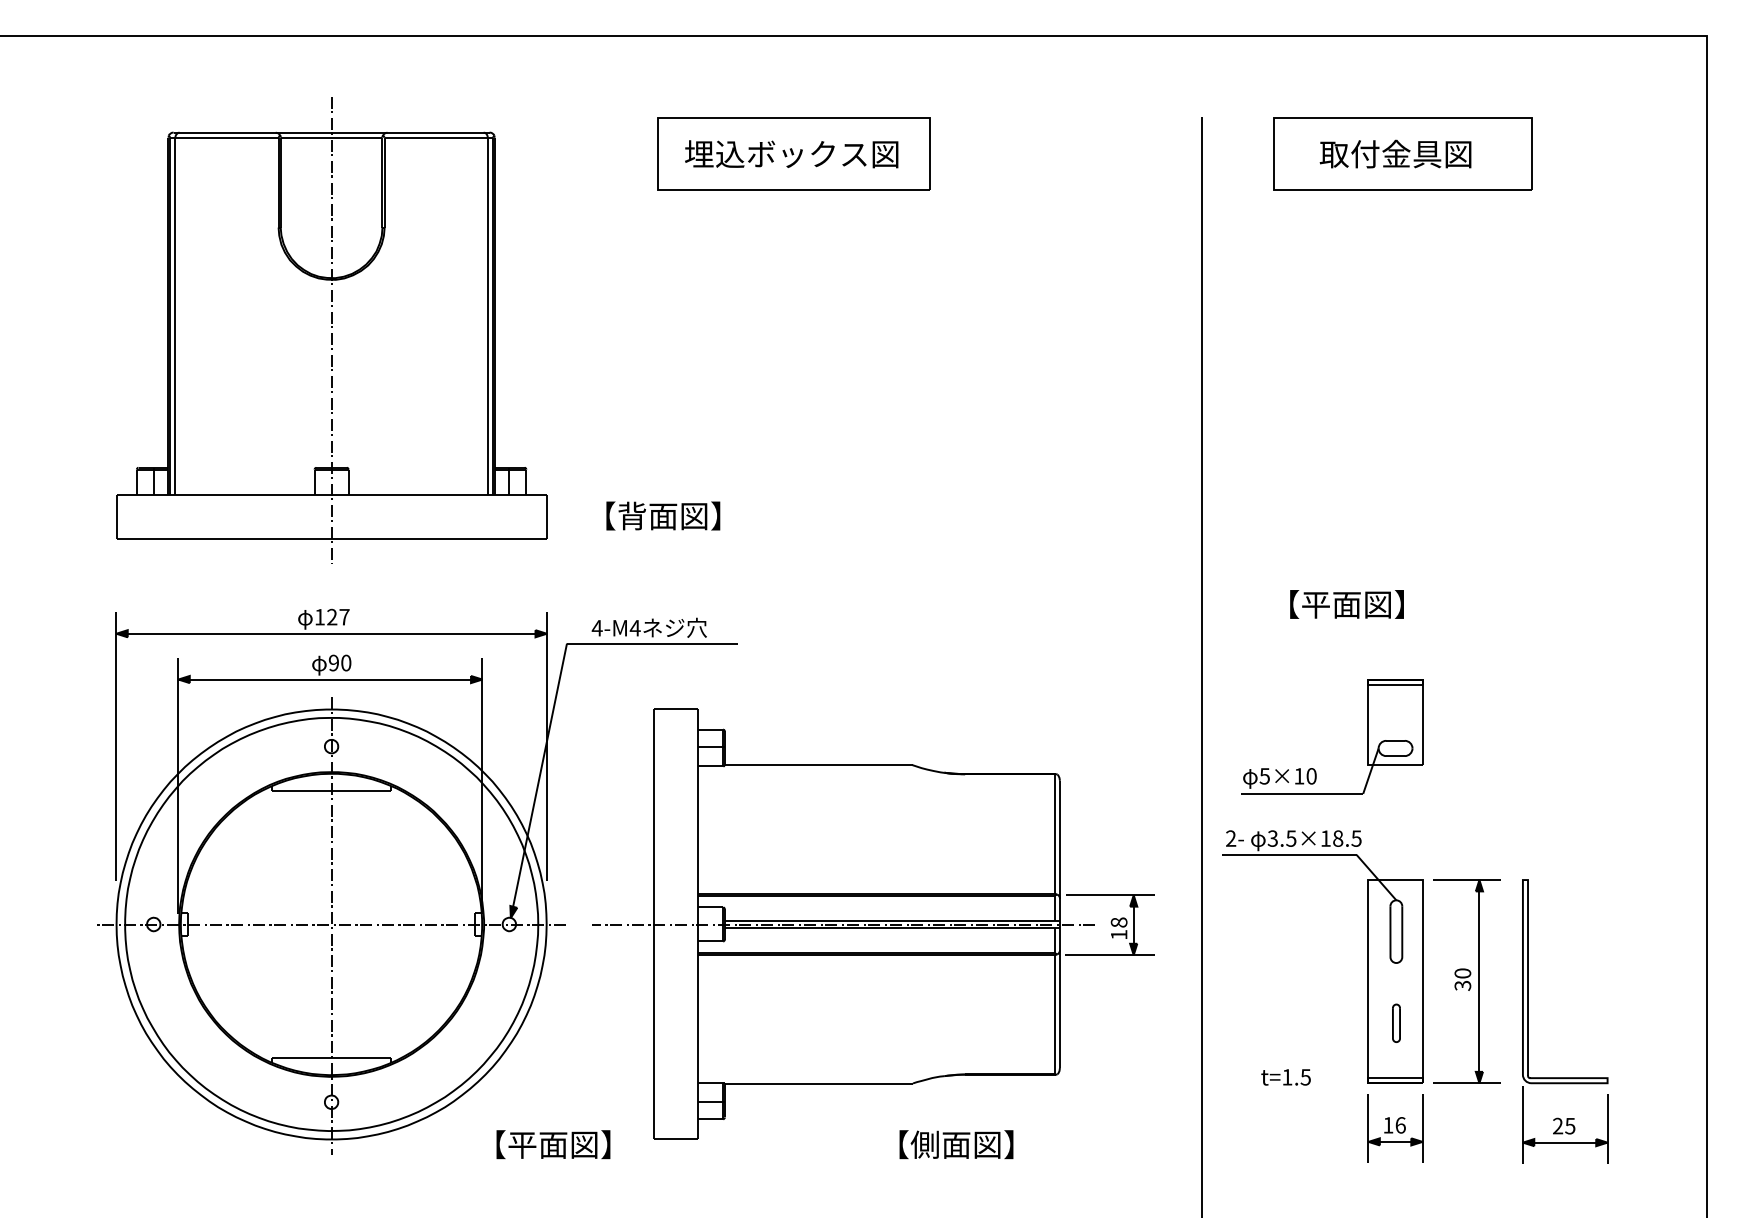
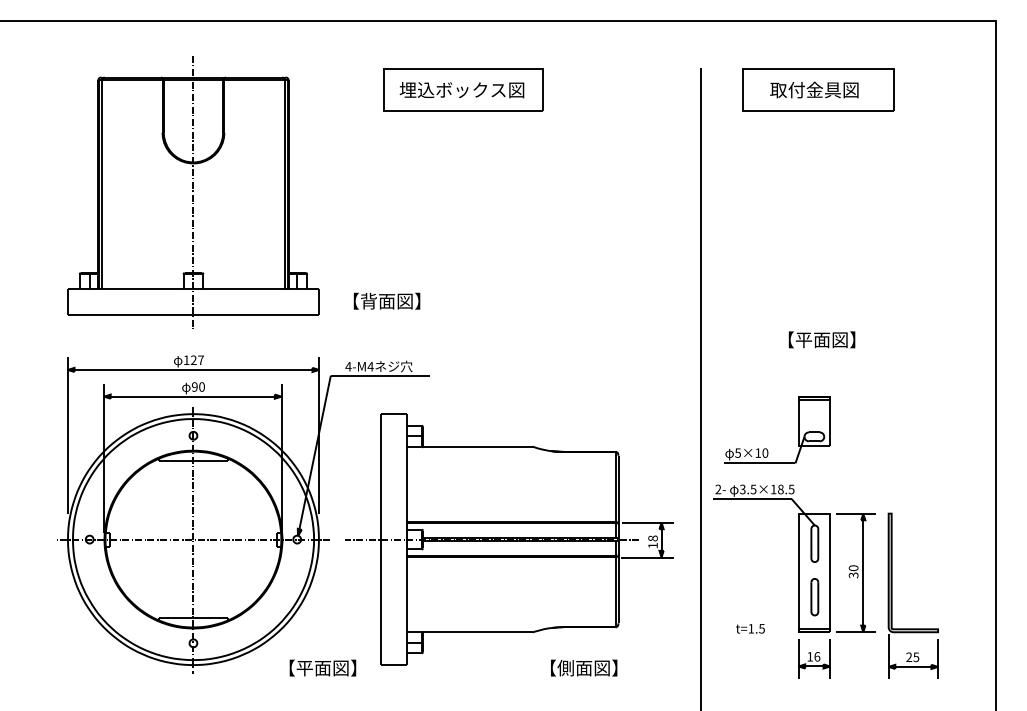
text: (1346, 603) -> (821, 339), moved
part: (1395, 1023) -> (814, 597), size x1.67
text: (957, 1143) -> (584, 667), moved

